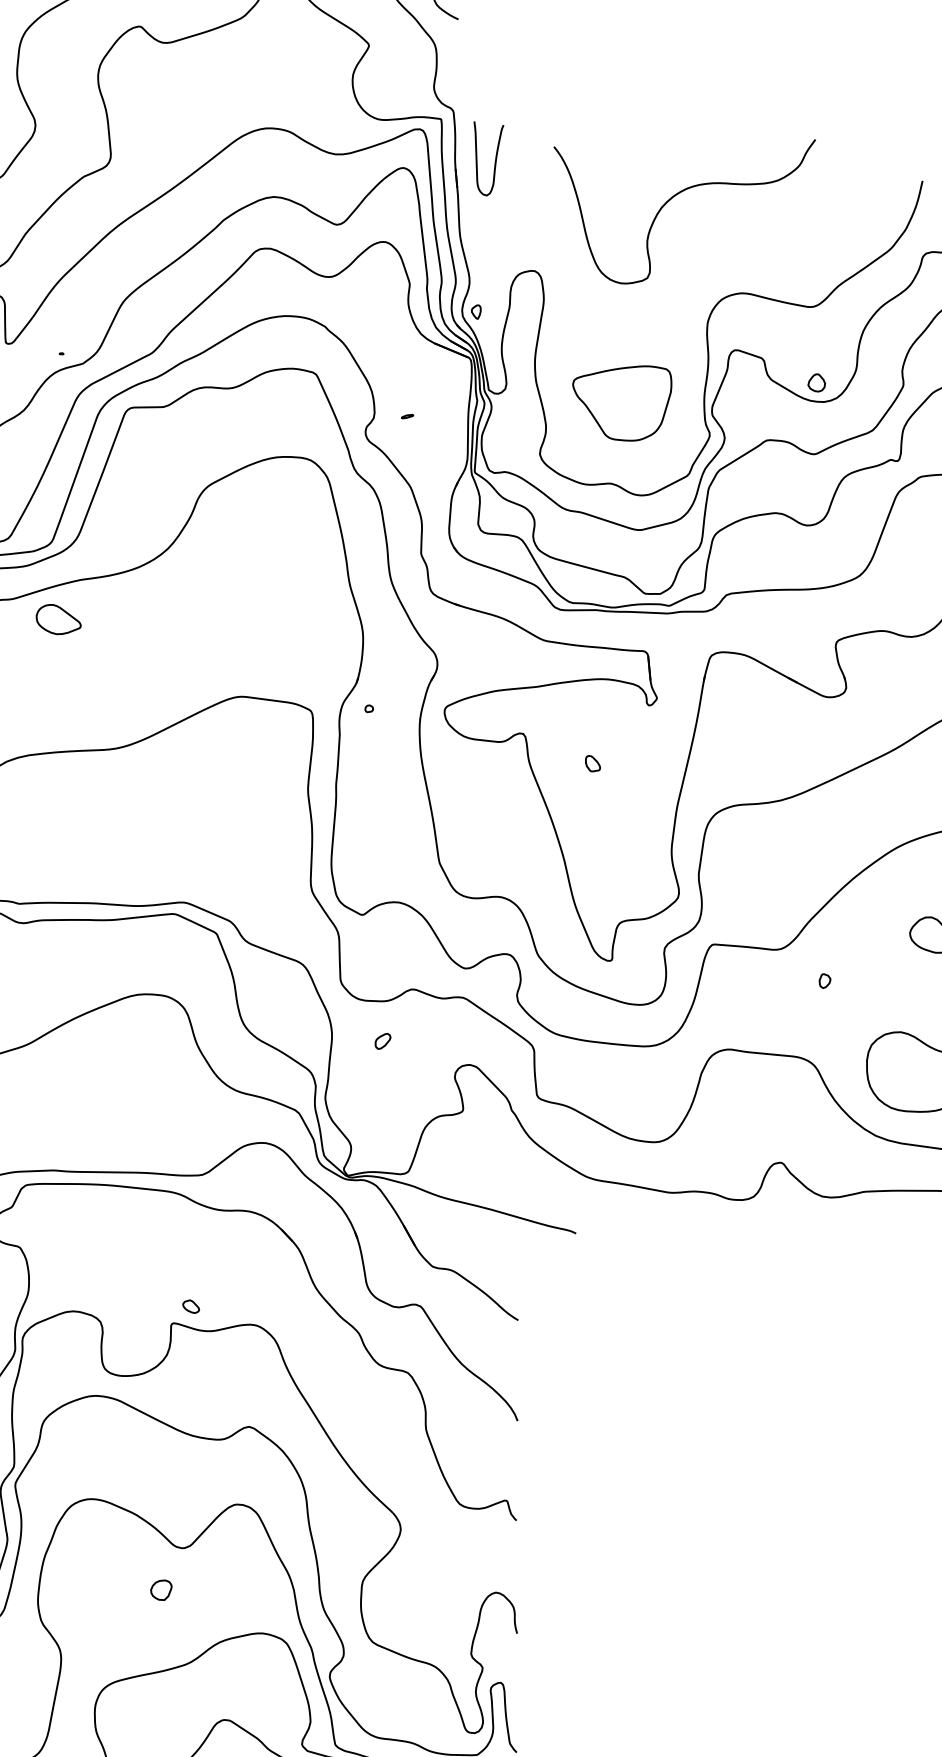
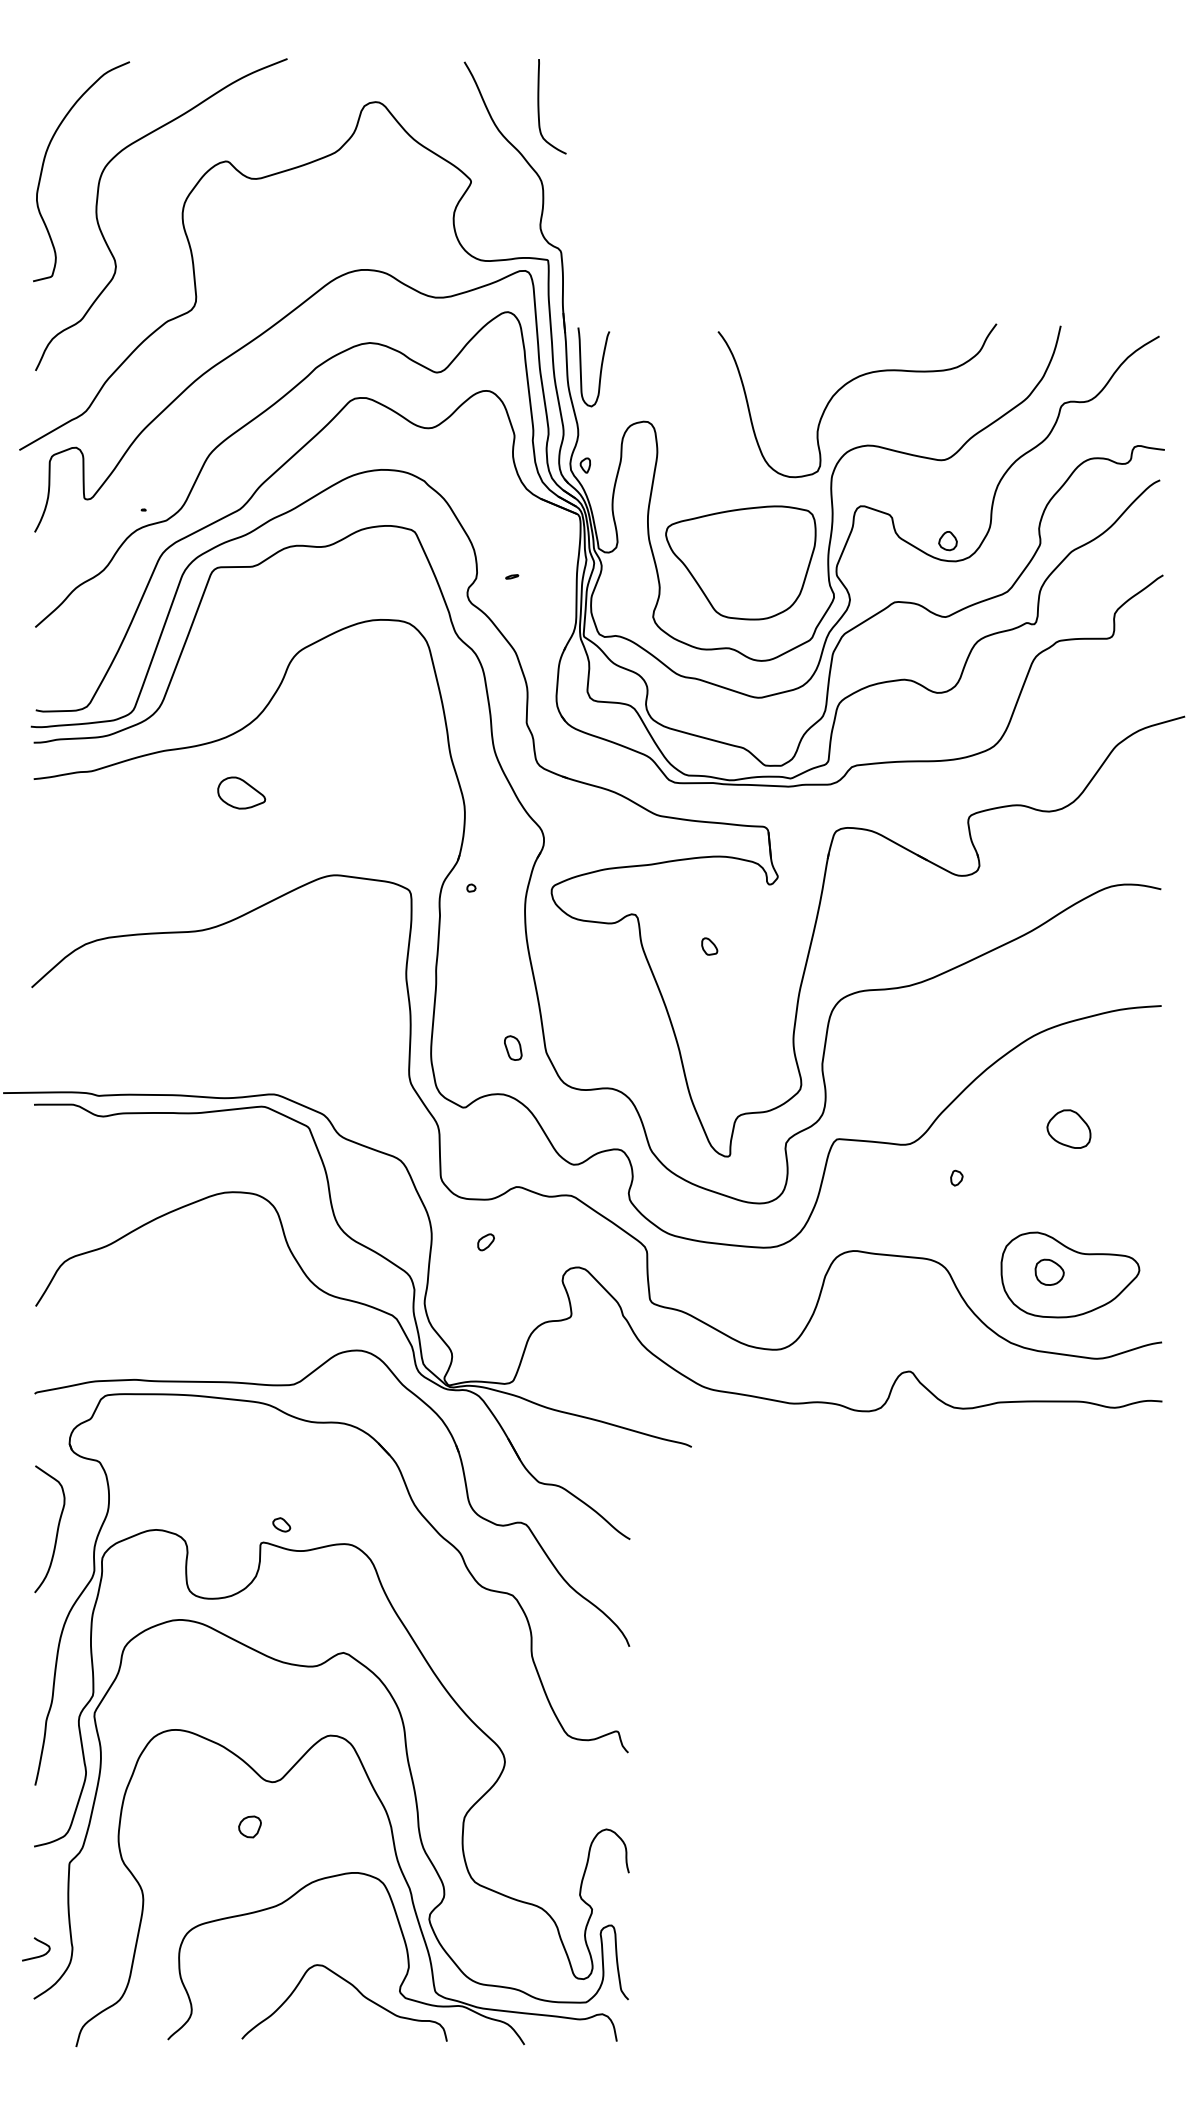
curve: (495, 158) -> (600, 367), moved
curve: (675, 196) -> (847, 384), moved
part: (621, 403) -> (740, 562), size x1.43
part: (58, 619) -> (241, 792), moved
part: (408, 858) -> (513, 1047), added
part: (912, 1068) -> (1049, 1271), added

